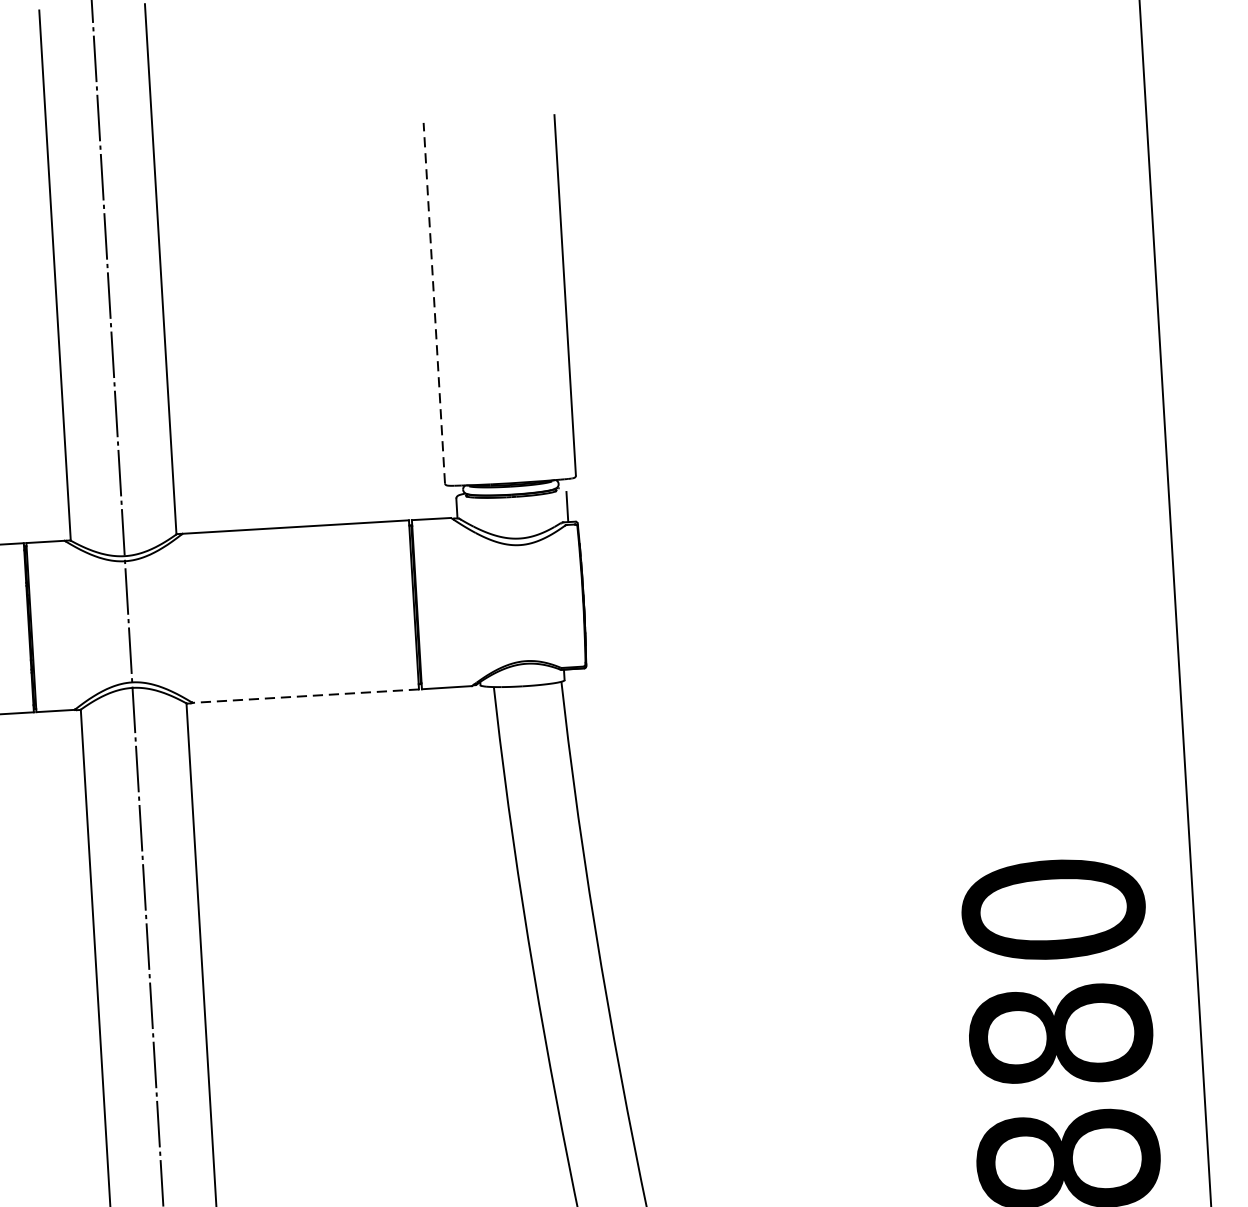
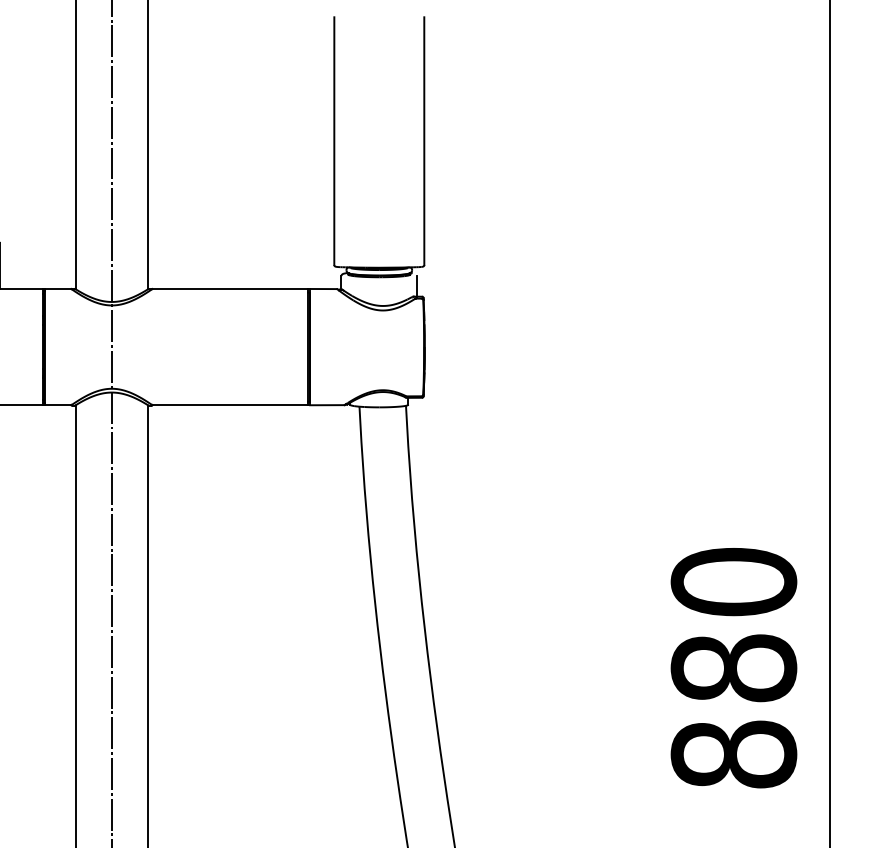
line: (434, 303) -> (334, 141), dashed -> solid
line: (306, 696) -> (230, 405), dashed -> solid

